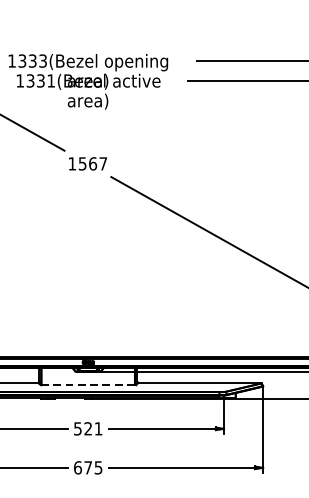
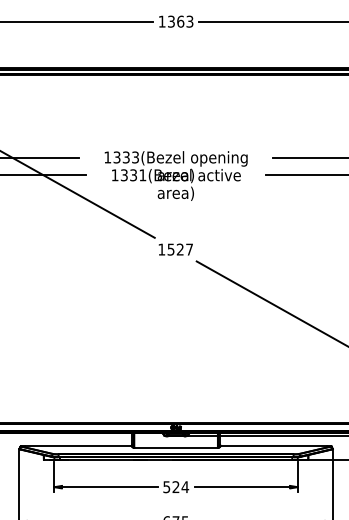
text: (92, 163) -> (179, 249), 1567 -> 1527
line: (88, 384) -> (176, 447), dashed -> solid
text: (98, 428) -> (185, 486), 521 -> 524

